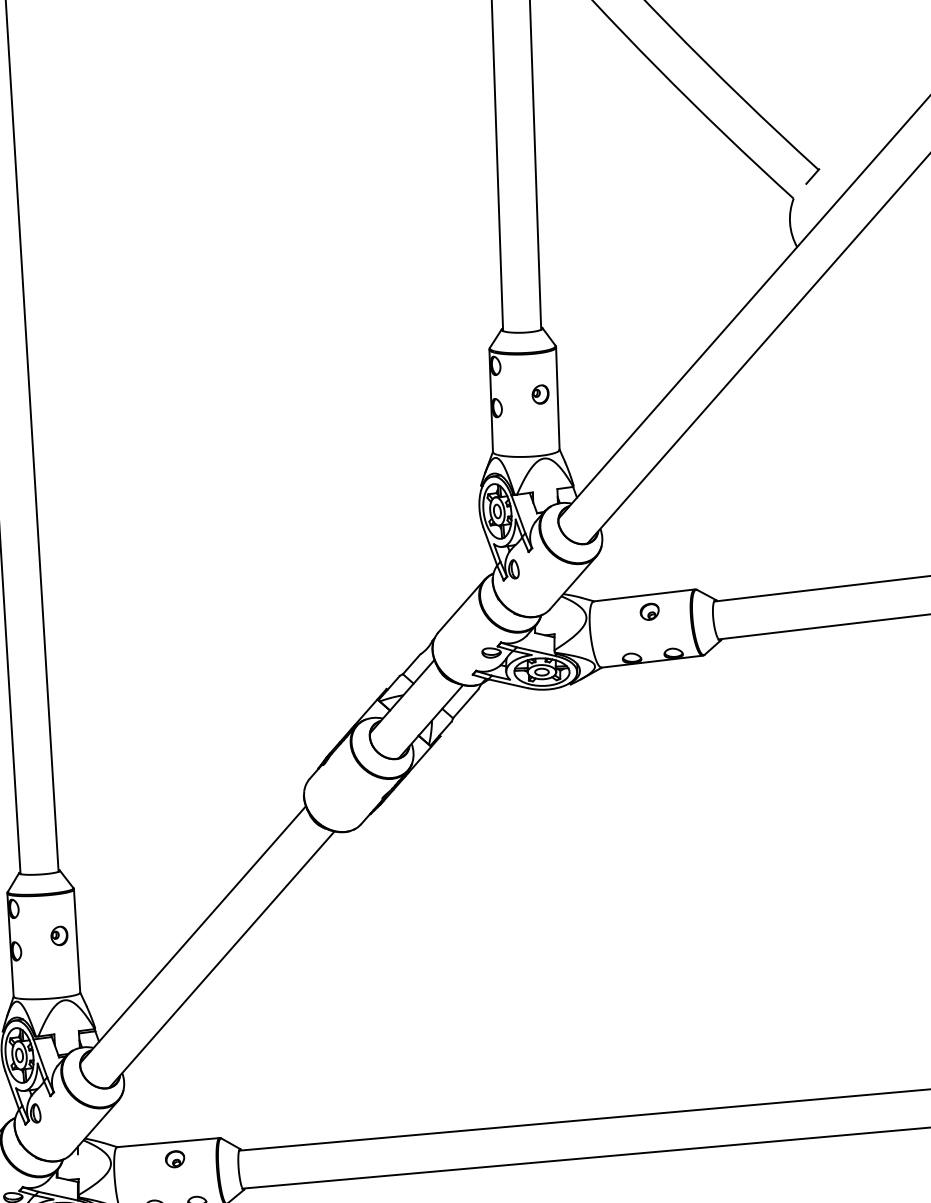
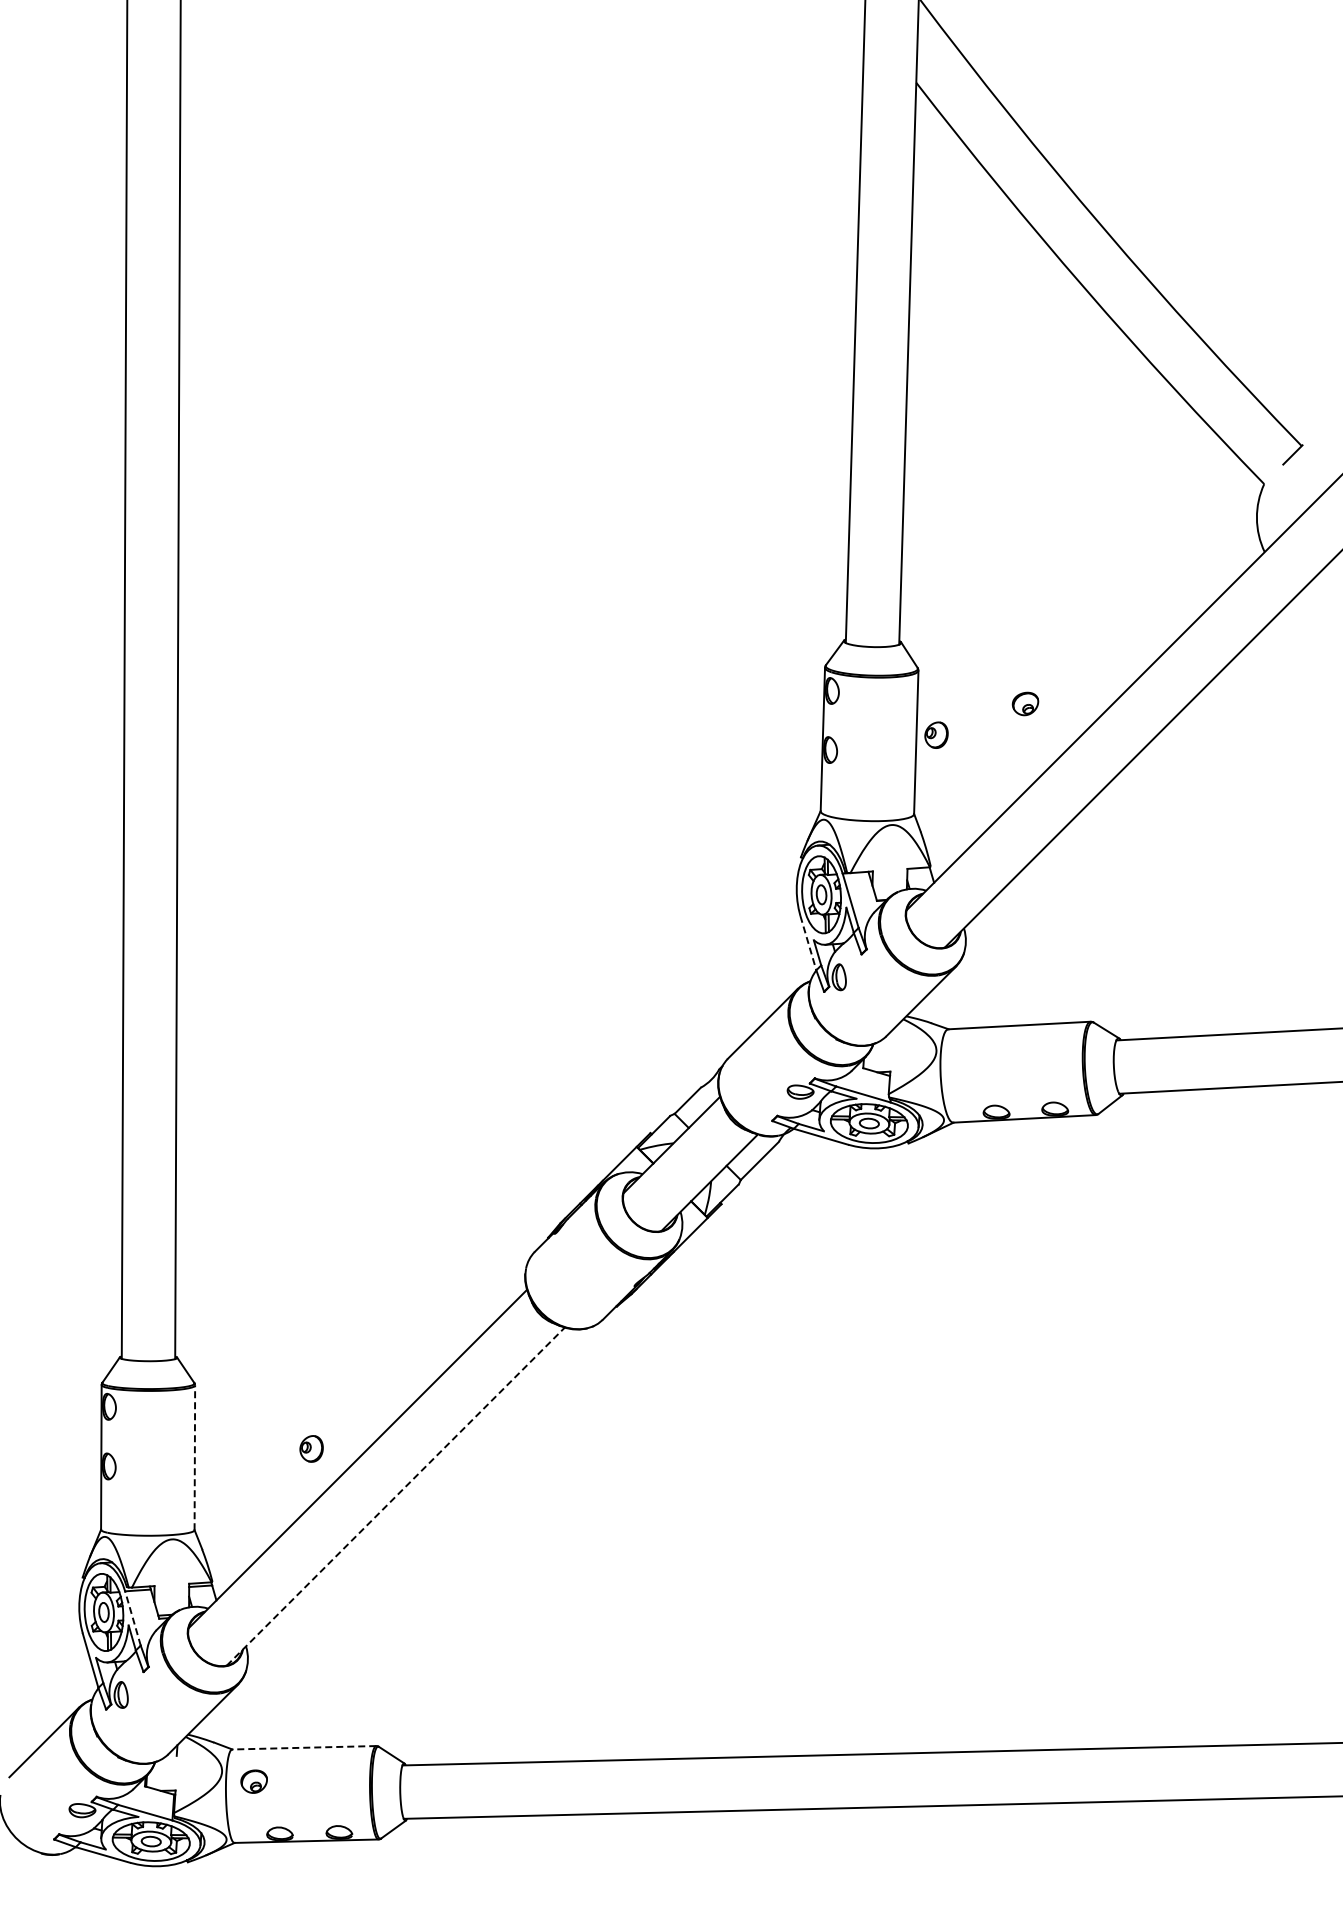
part: (540, 394) -> (936, 734), moved
line: (490, 546) -> (808, 943), solid -> dashed
part: (649, 611) -> (1025, 703), moved
part: (59, 935) -> (311, 1448), moved
line: (76, 940) -> (194, 1457), solid -> dashed
line: (222, 959) -> (396, 1496), solid -> dashed
line: (40, 1058) -> (132, 1618), solid -> dashed
line: (167, 1142) -> (303, 1747), solid -> dashed
part: (174, 1159) -> (253, 1781), moved

